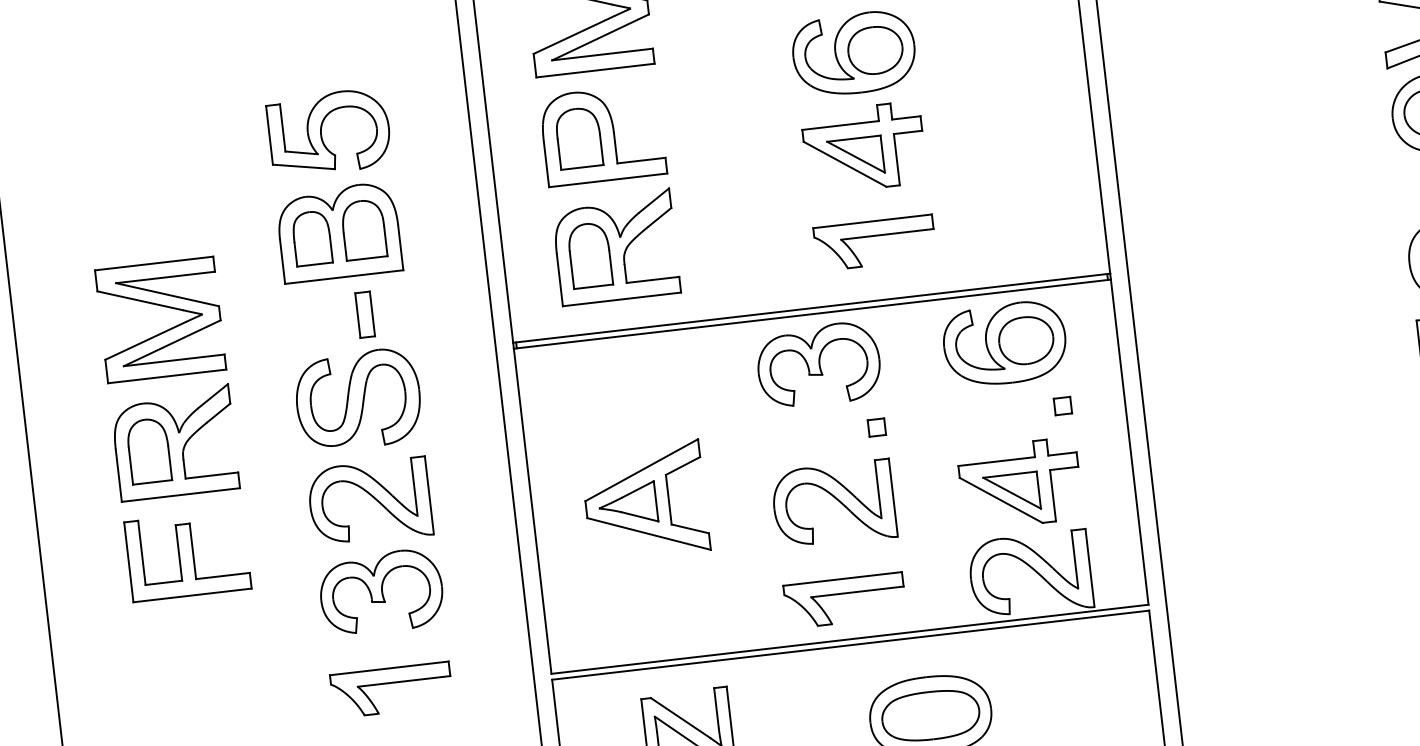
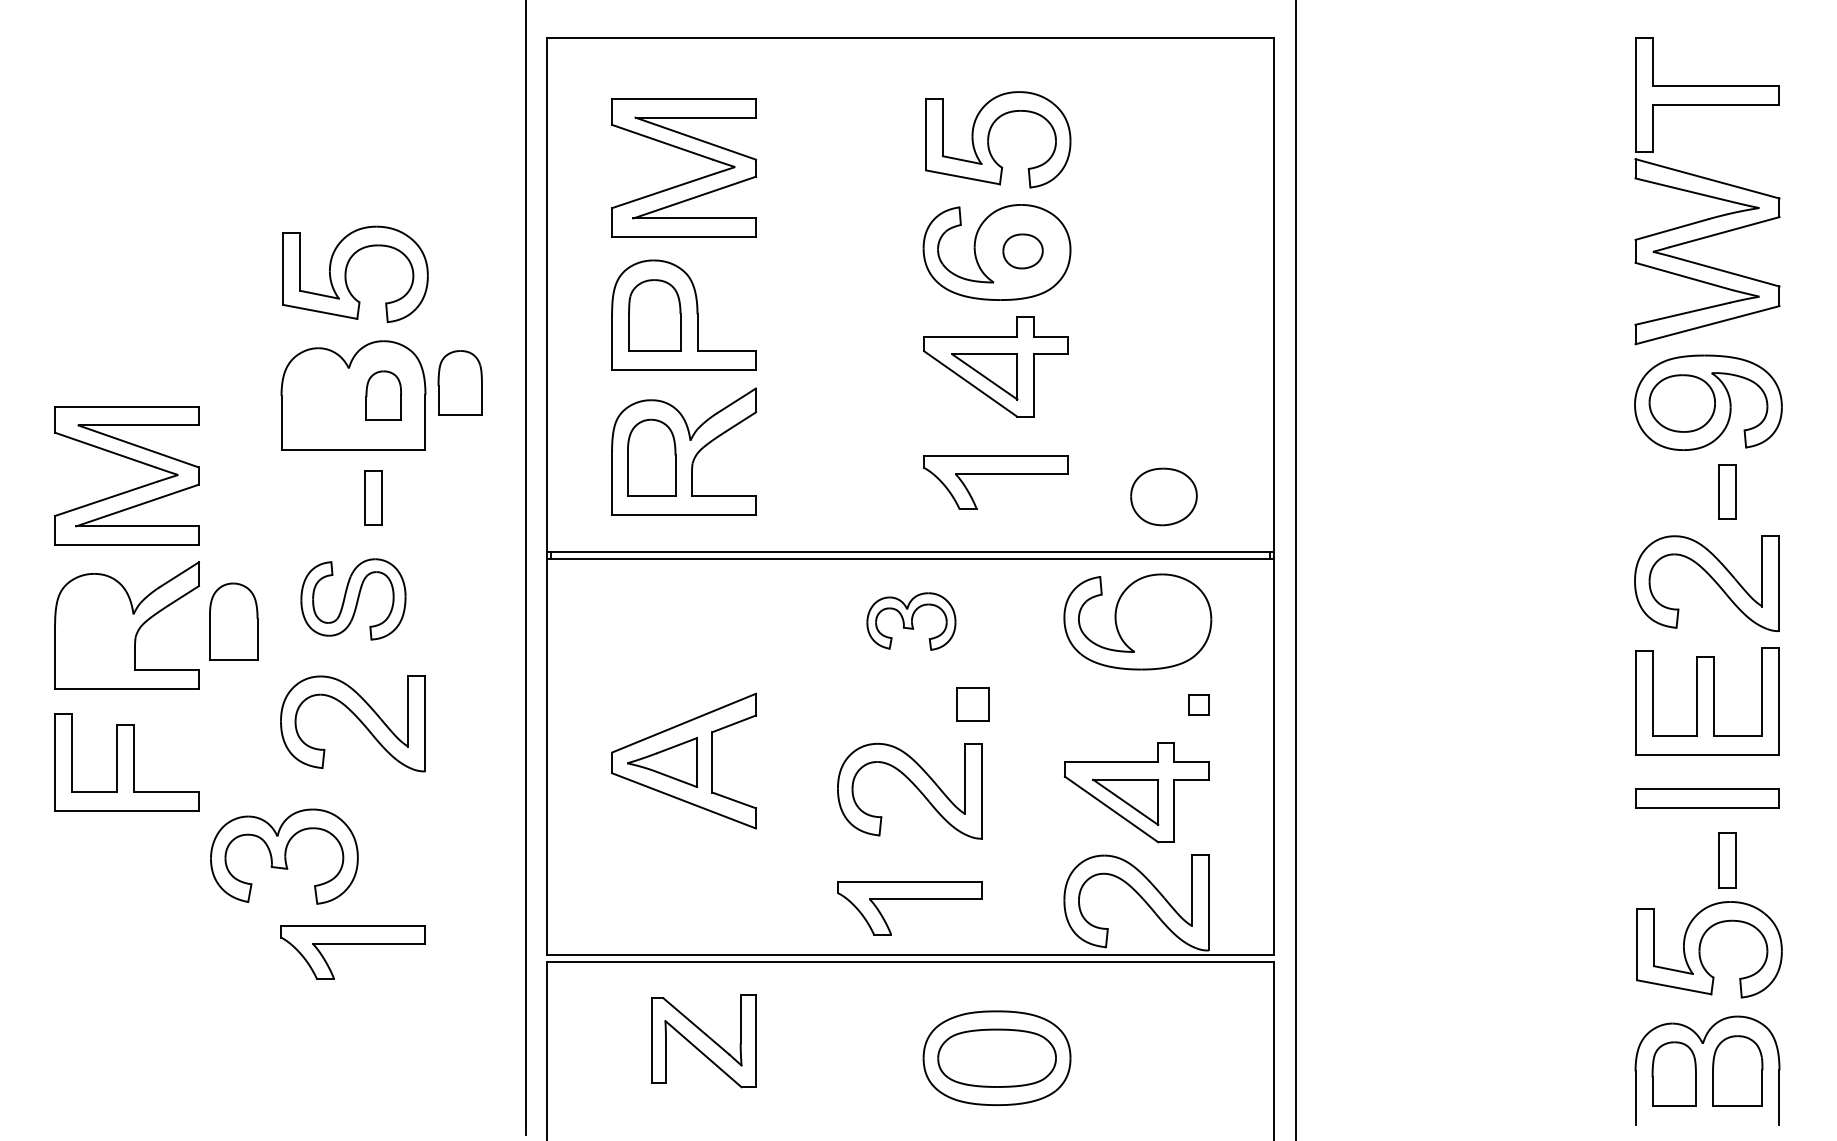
part: (874, 50) -> (1022, 251), size x0.6
part: (363, 229) -> (383, 395), size x0.7
part: (311, 238) -> (459, 382), moved
part: (1025, 340) -> (1163, 496), moved
part: (818, 365) -> (911, 621), size x0.6
part: (358, 400) -> (353, 599), size x0.7
part: (876, 427) -> (971, 704), size x1.6
part: (148, 450) -> (233, 621), moved
part: (381, 592) -> (284, 856), moved

